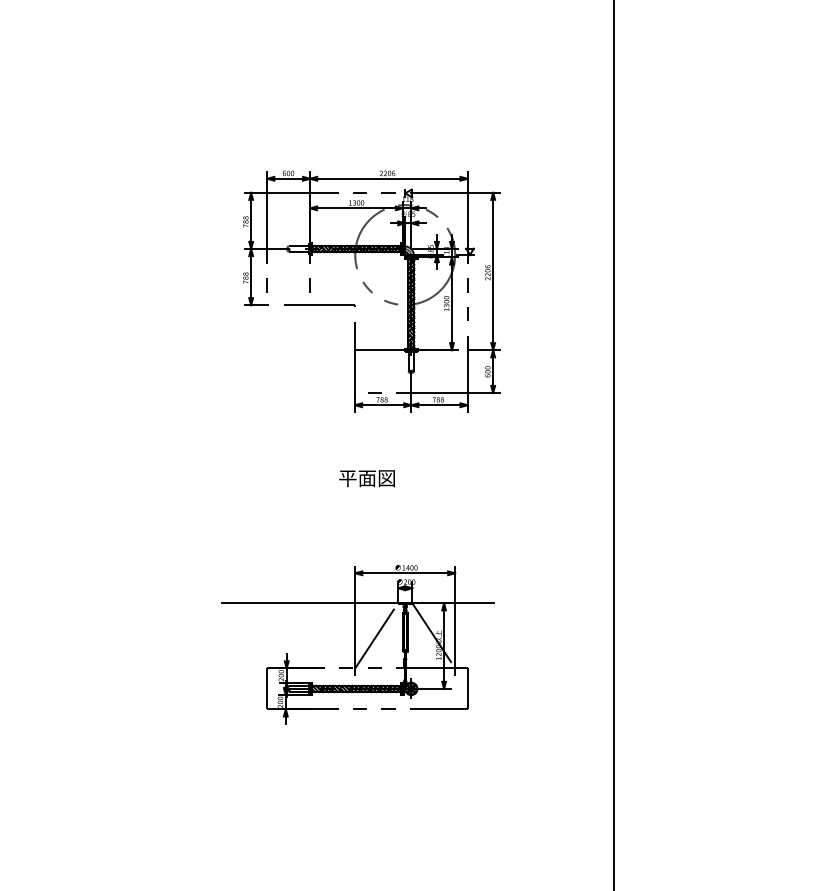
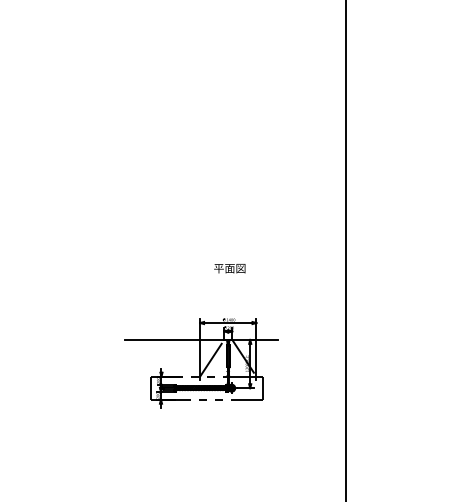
part: (371, 292) -> (209, 164), removed
text: (366, 478) -> (229, 268), moved

